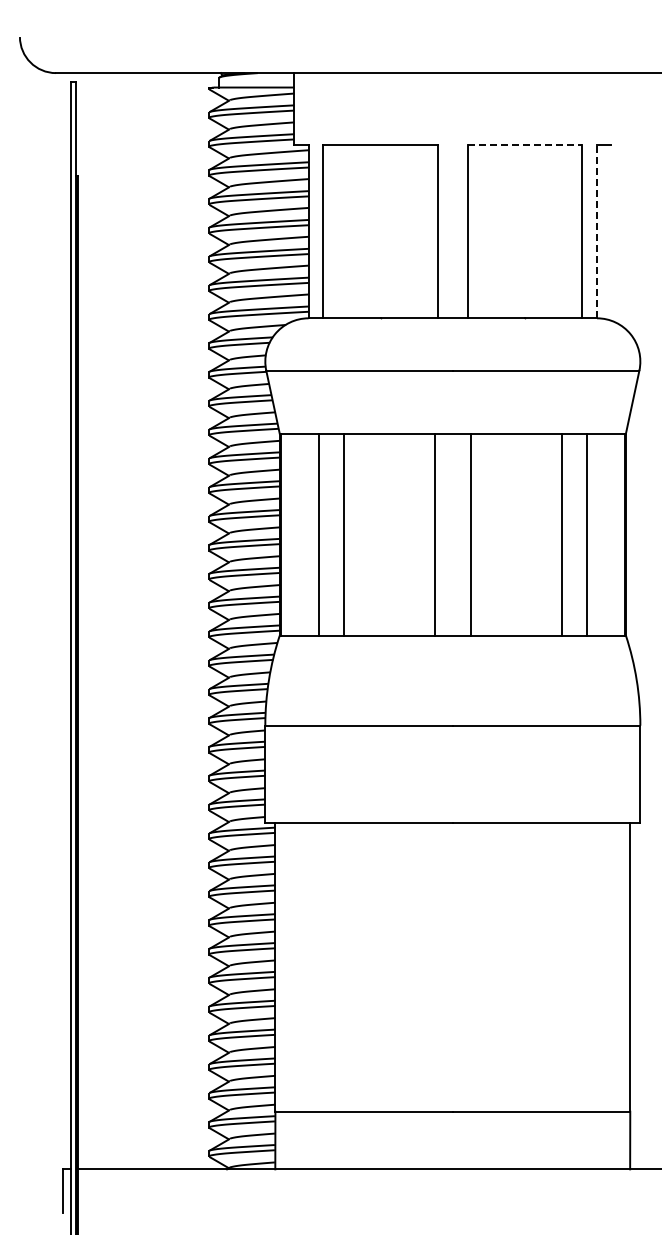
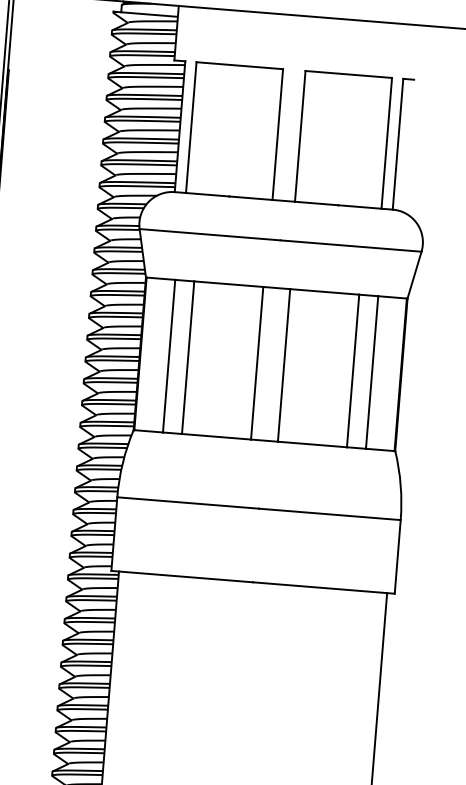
line: (525, 145) -> (349, 74), dashed -> solid
line: (597, 231) -> (398, 144), dashed -> solid

